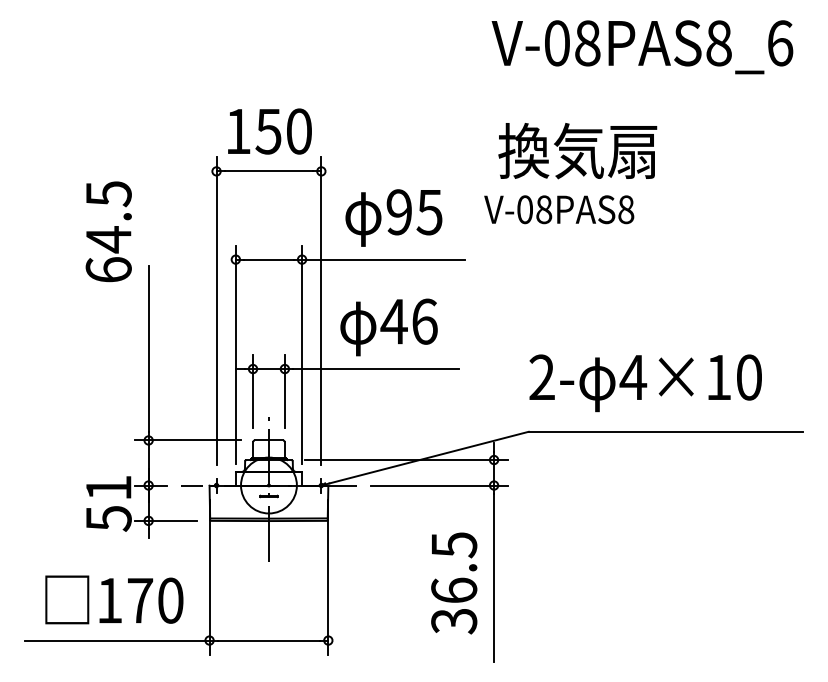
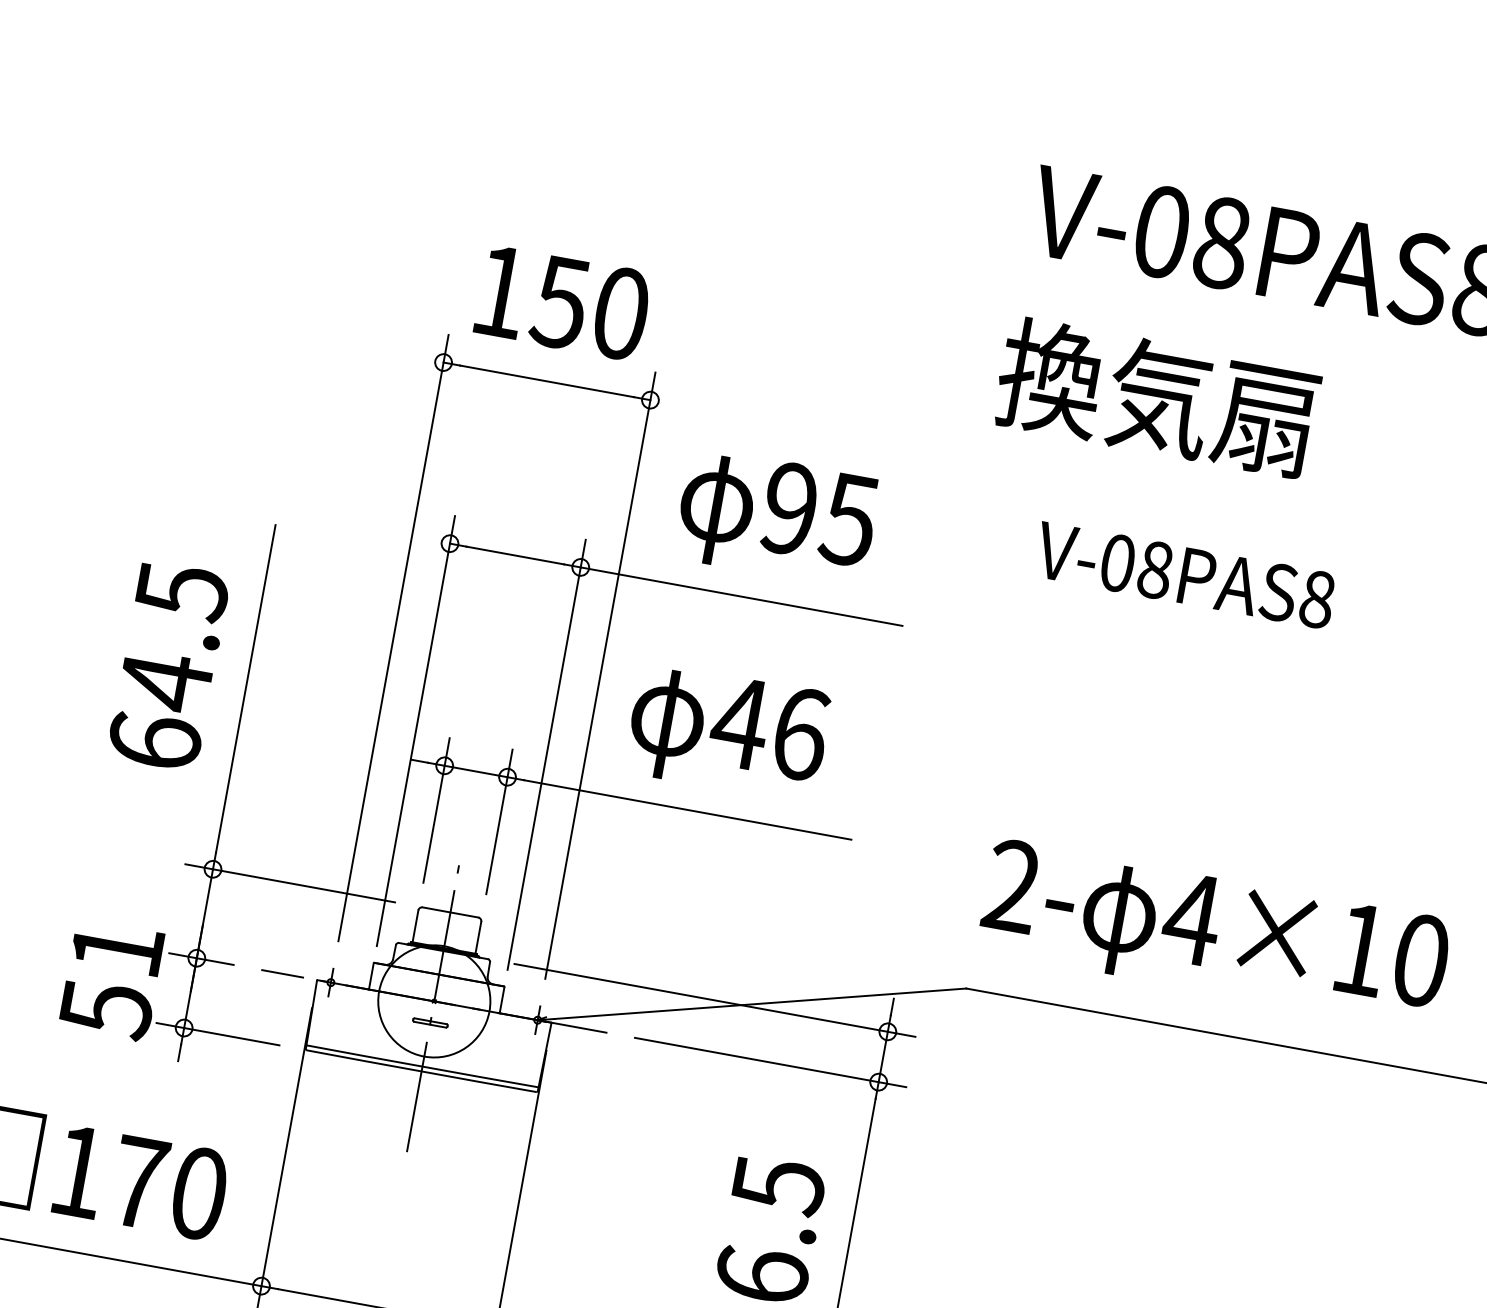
text: (577, 151) -> (1156, 398), moved
text: (559, 209) -> (1185, 575), moved
text: (108, 231) -> (168, 665), moved

